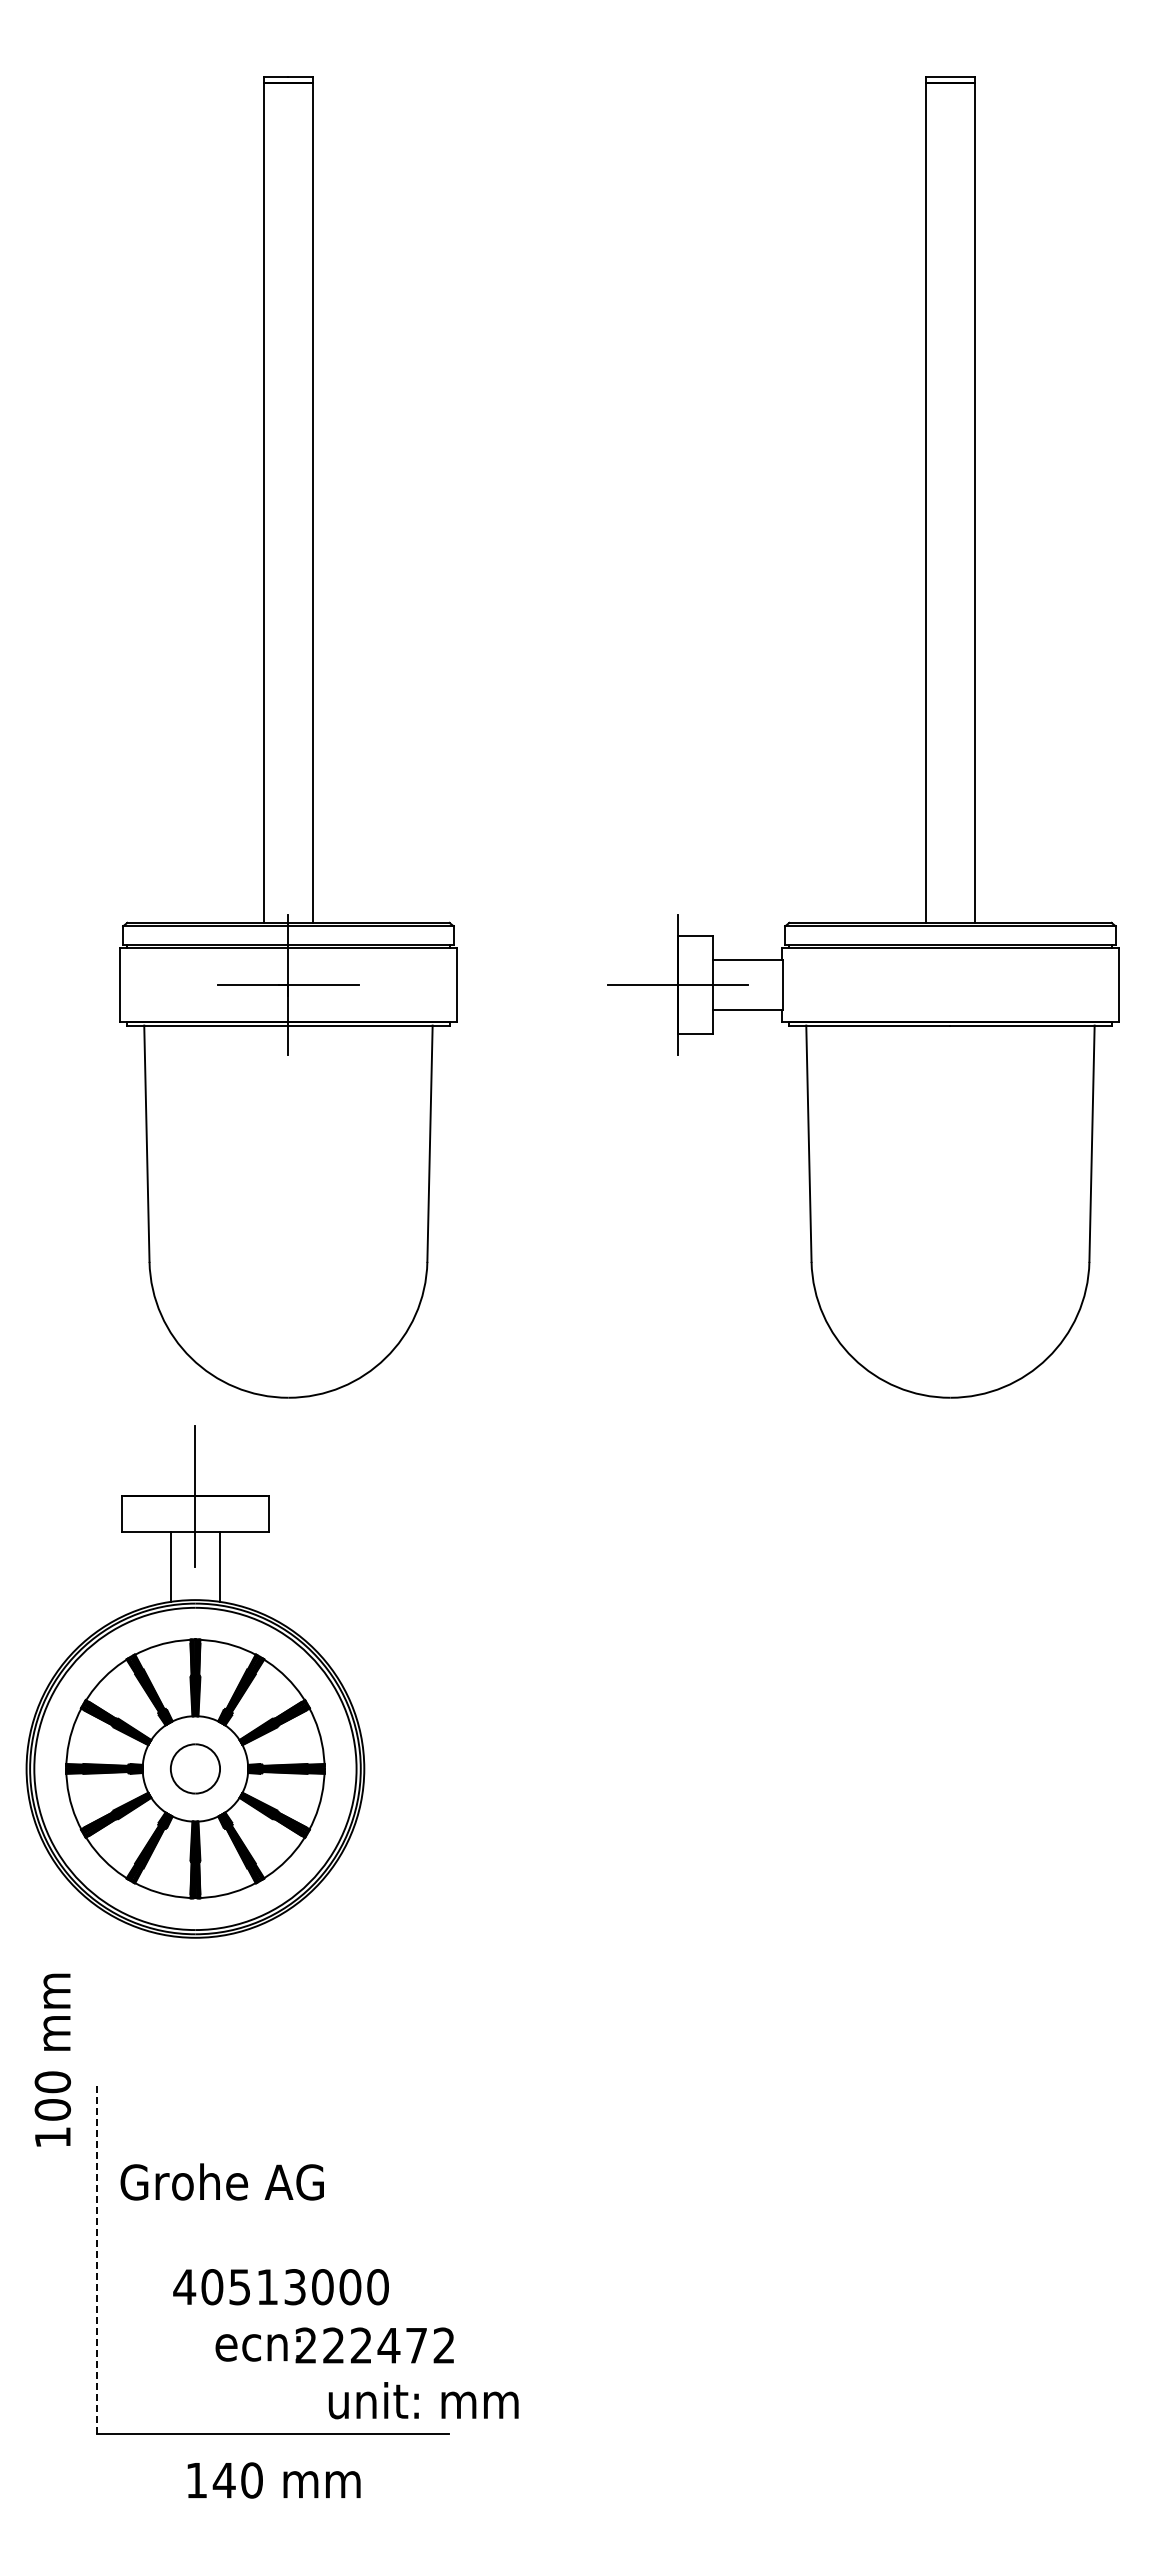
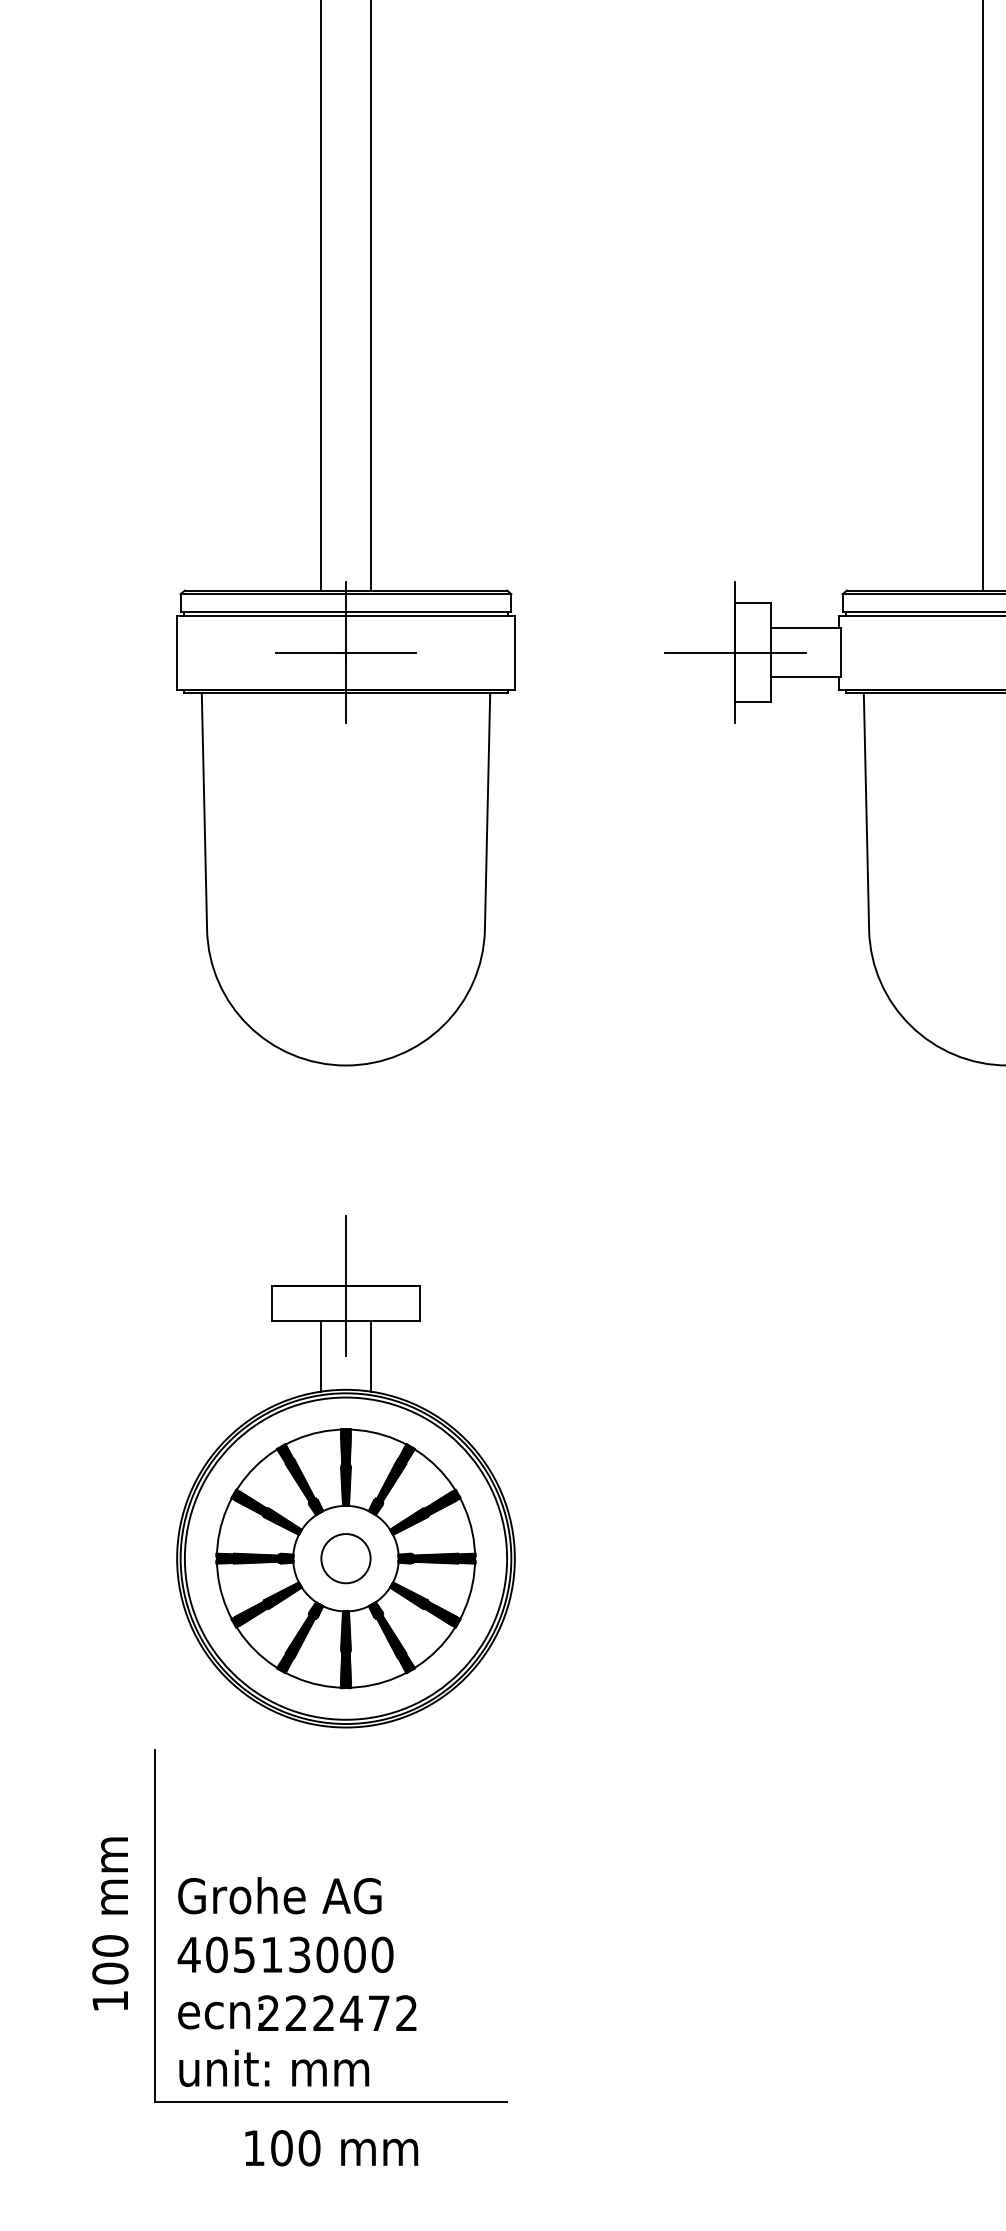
part: (195, 1681) -> (346, 1471), moved
text: (52, 2059) -> (110, 1923), moved
text: (221, 2181) -> (279, 1895), moved
line: (97, 2258) -> (155, 1926), dashed -> solid
text: (280, 2287) -> (285, 1955), moved
text: (334, 2345) -> (297, 2013), moved
text: (423, 2400) -> (274, 2068), moved
text: (223, 2480) -> (281, 2148), 140 -> 100

